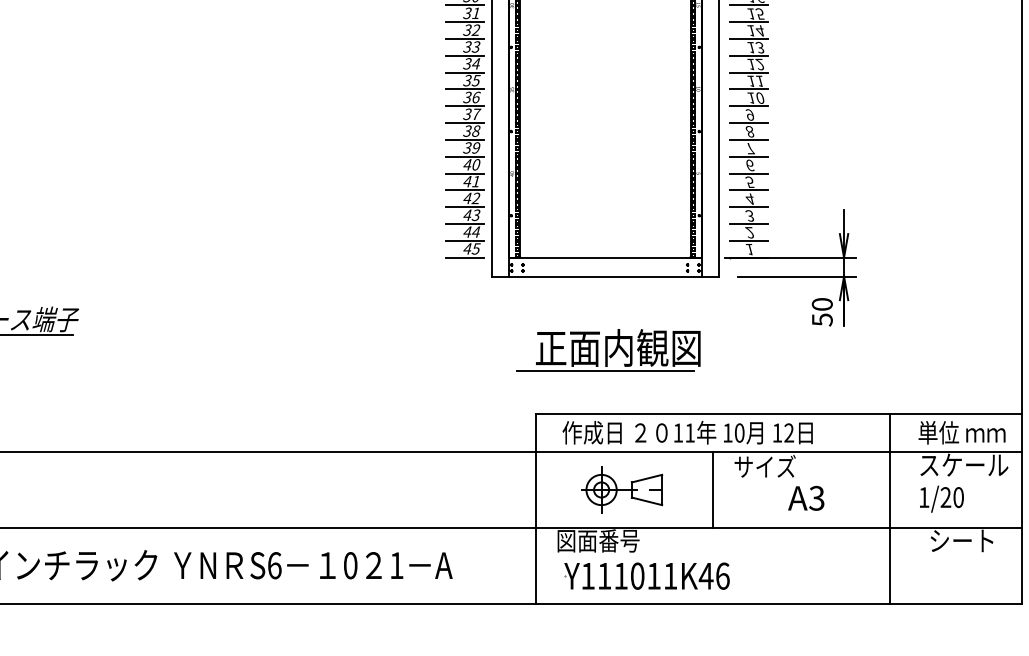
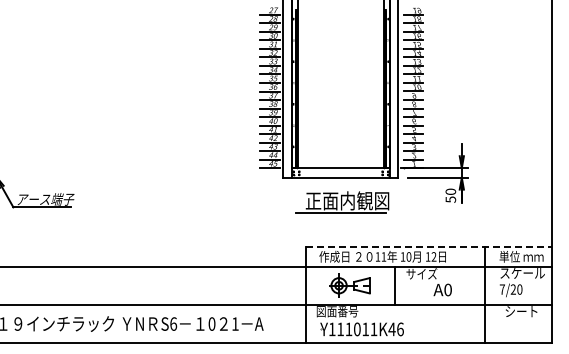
part: (608, 351) -> (342, 202), moved
line: (780, 414) -> (429, 247), solid -> dashed
text: (922, 497) -> (501, 289), 1/20 -> 7/20
text: (815, 499) -> (447, 290), A3 -> A0

